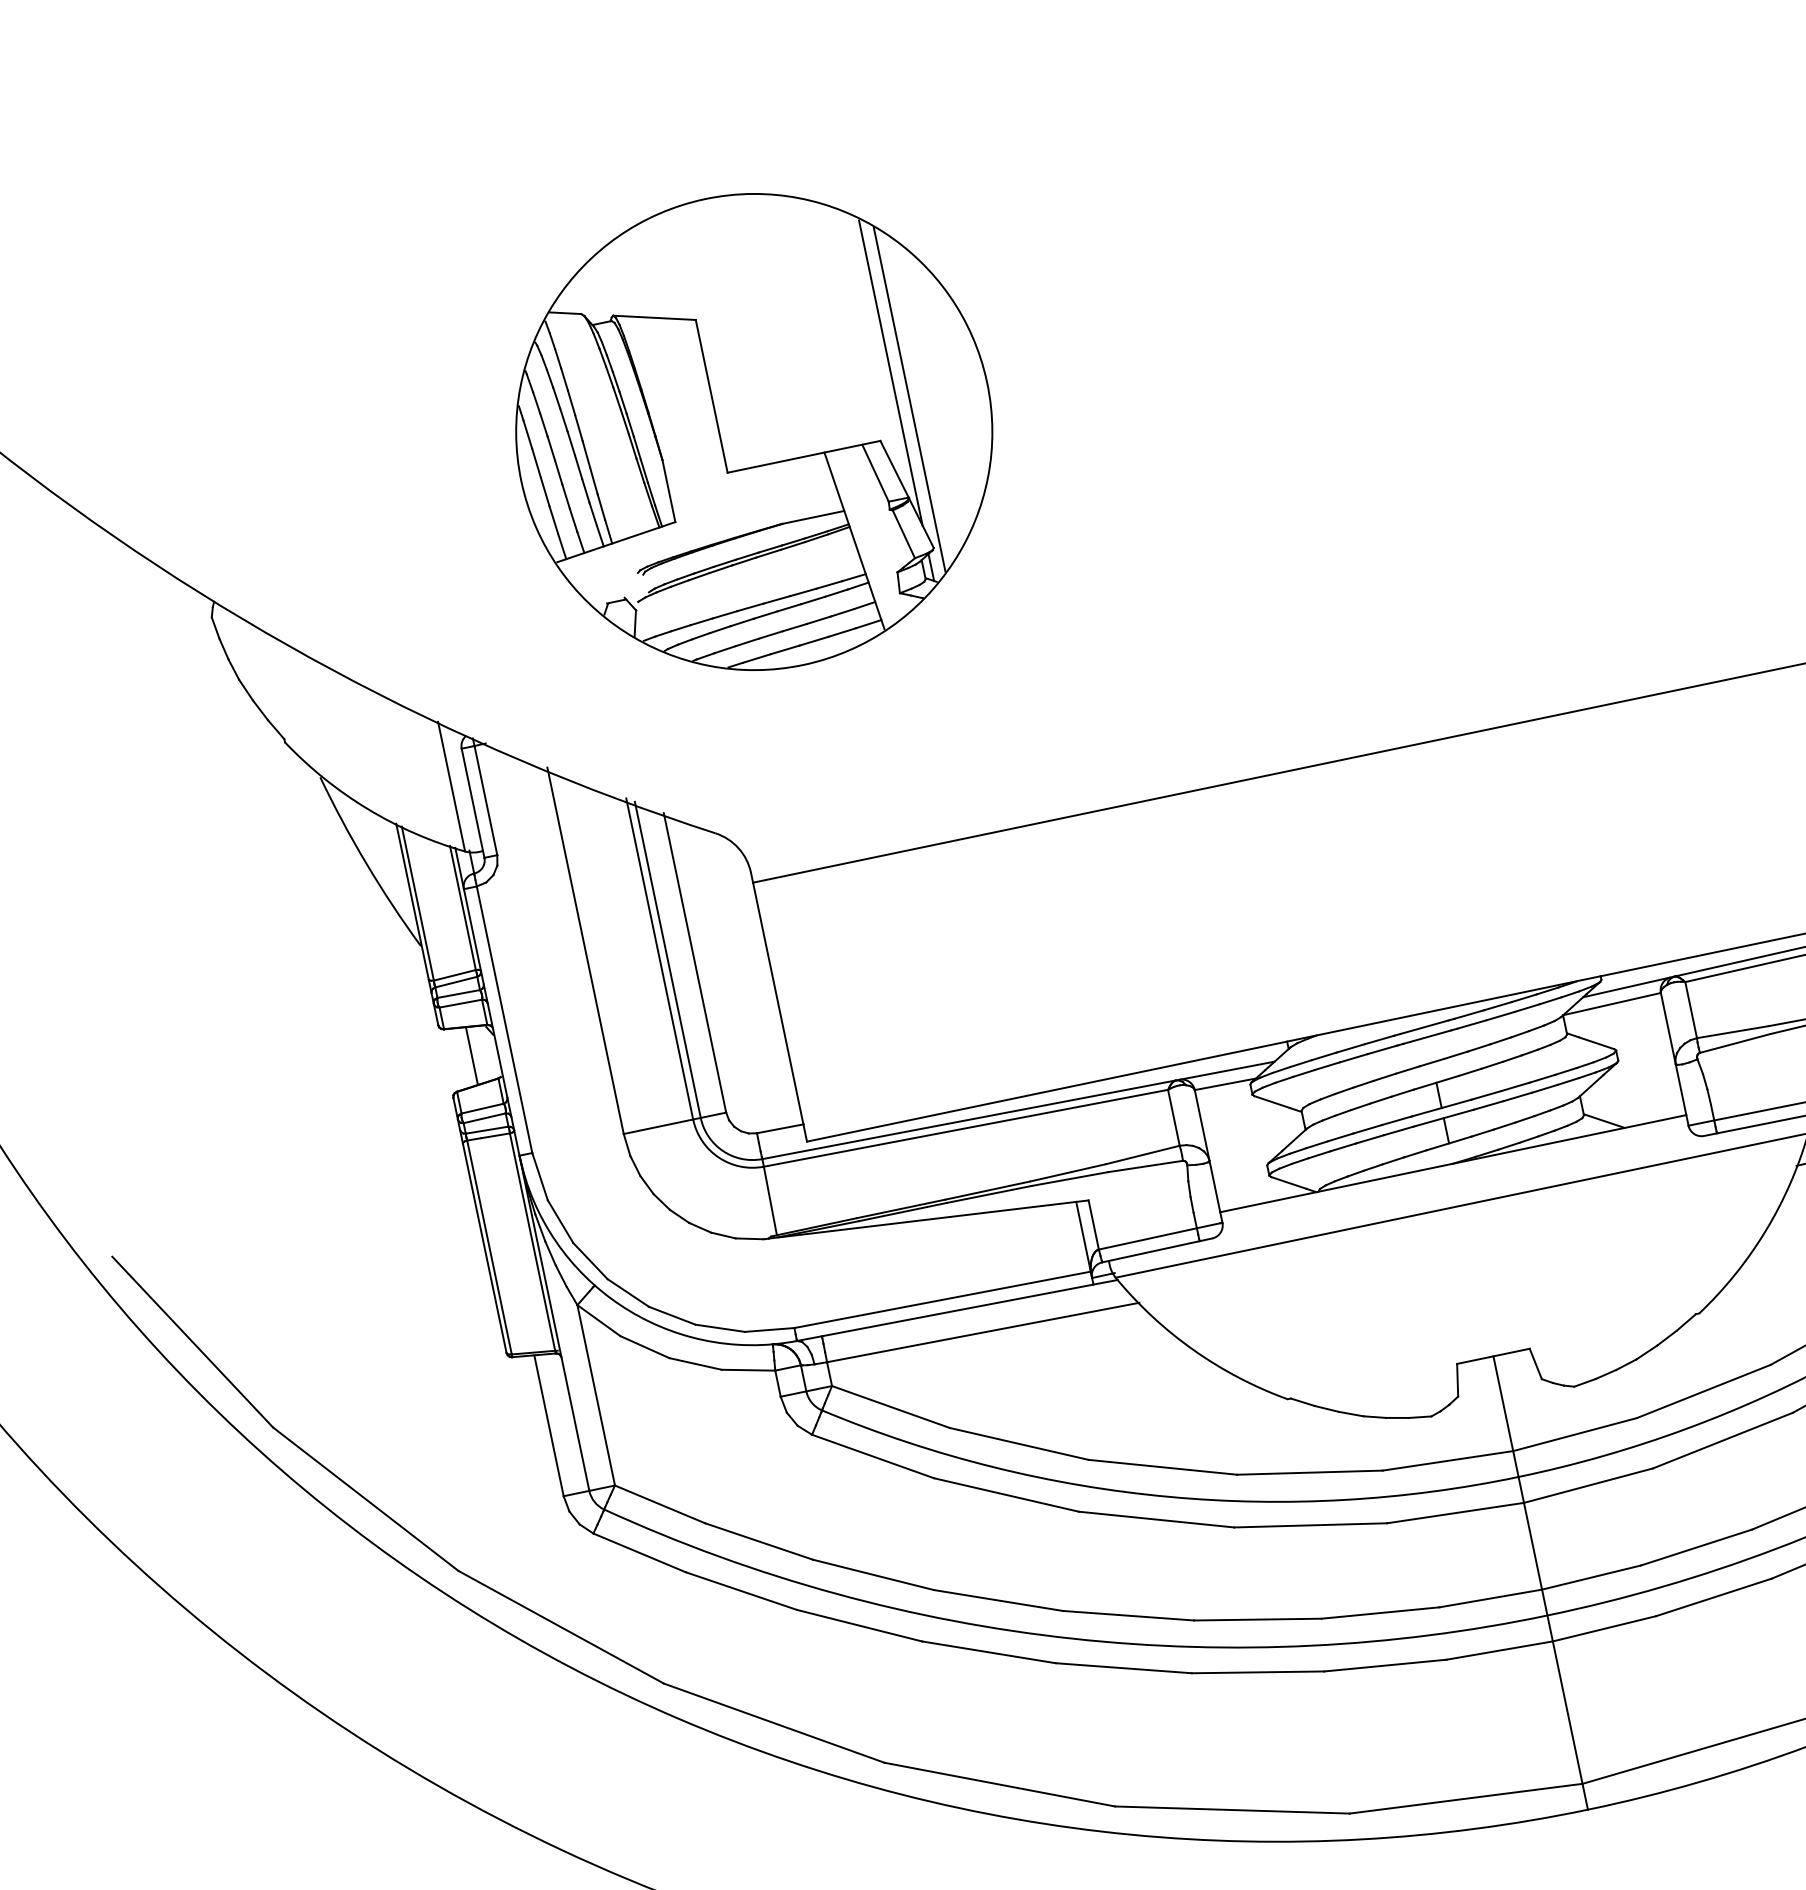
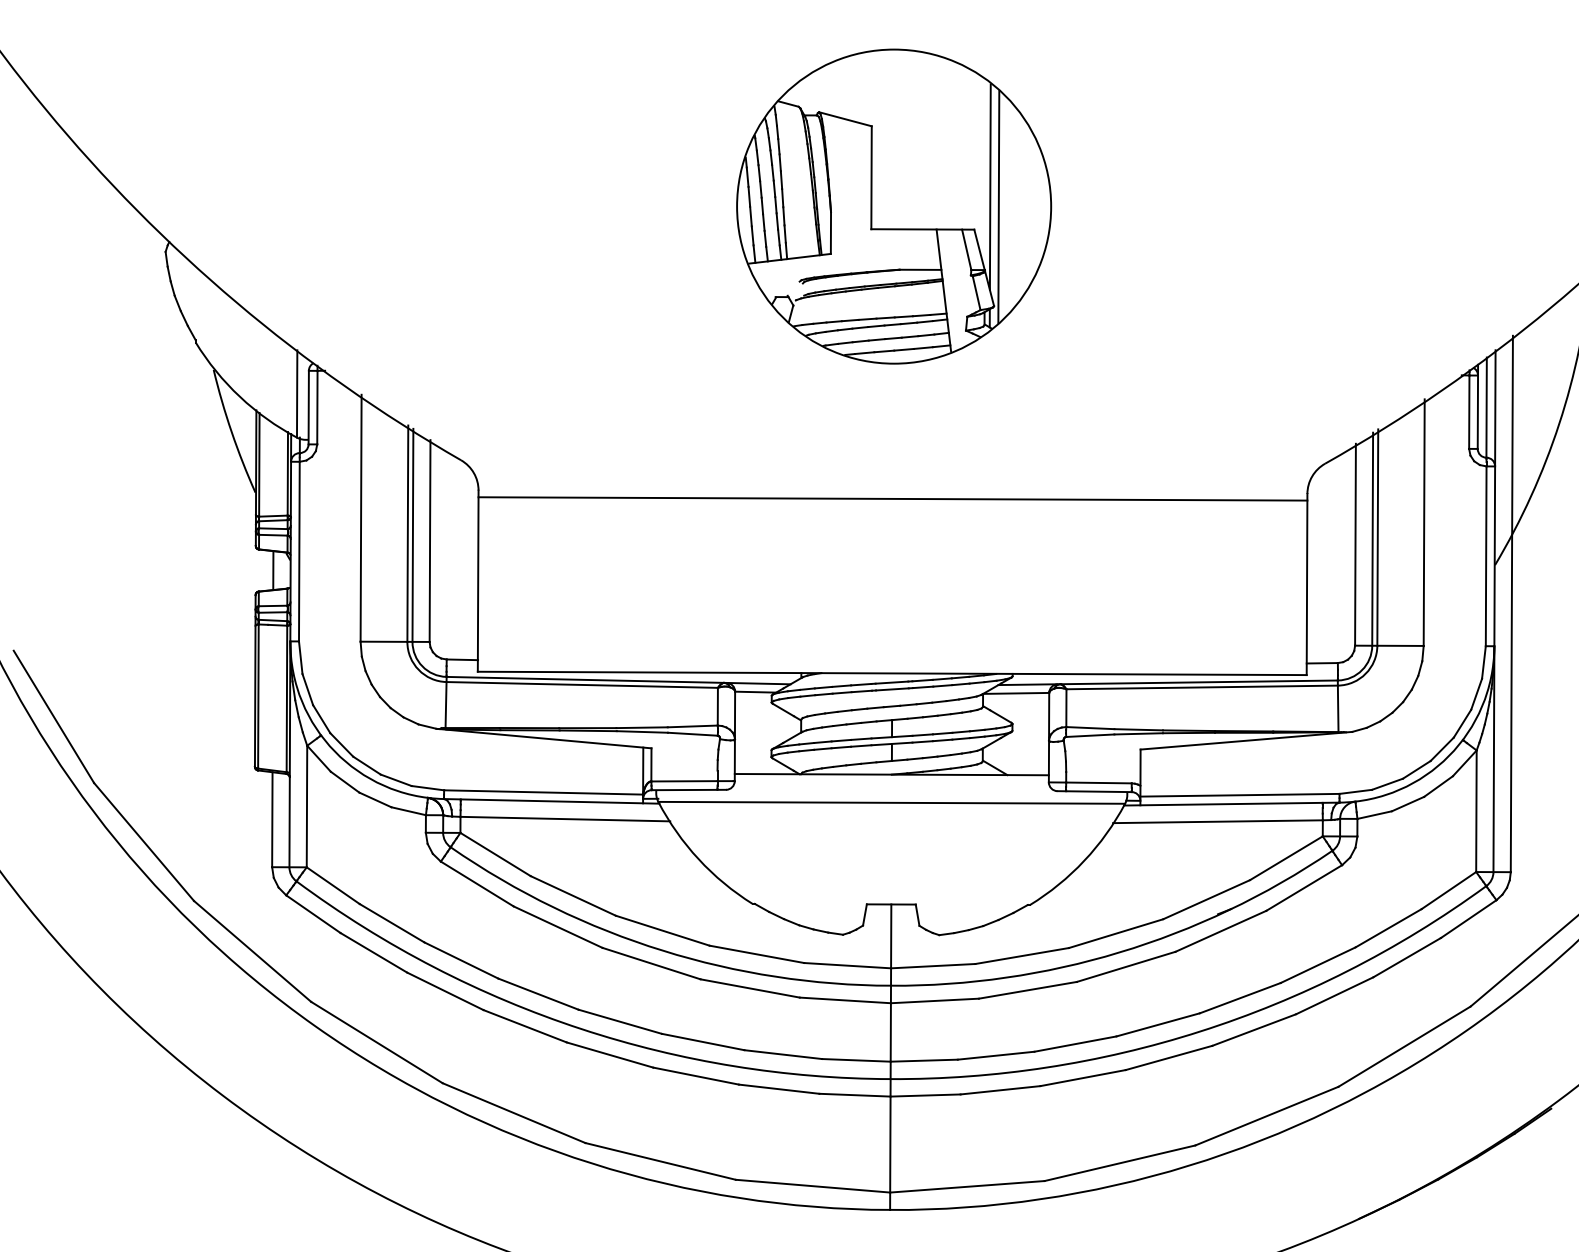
part: (754, 431) -> (894, 206), moved

